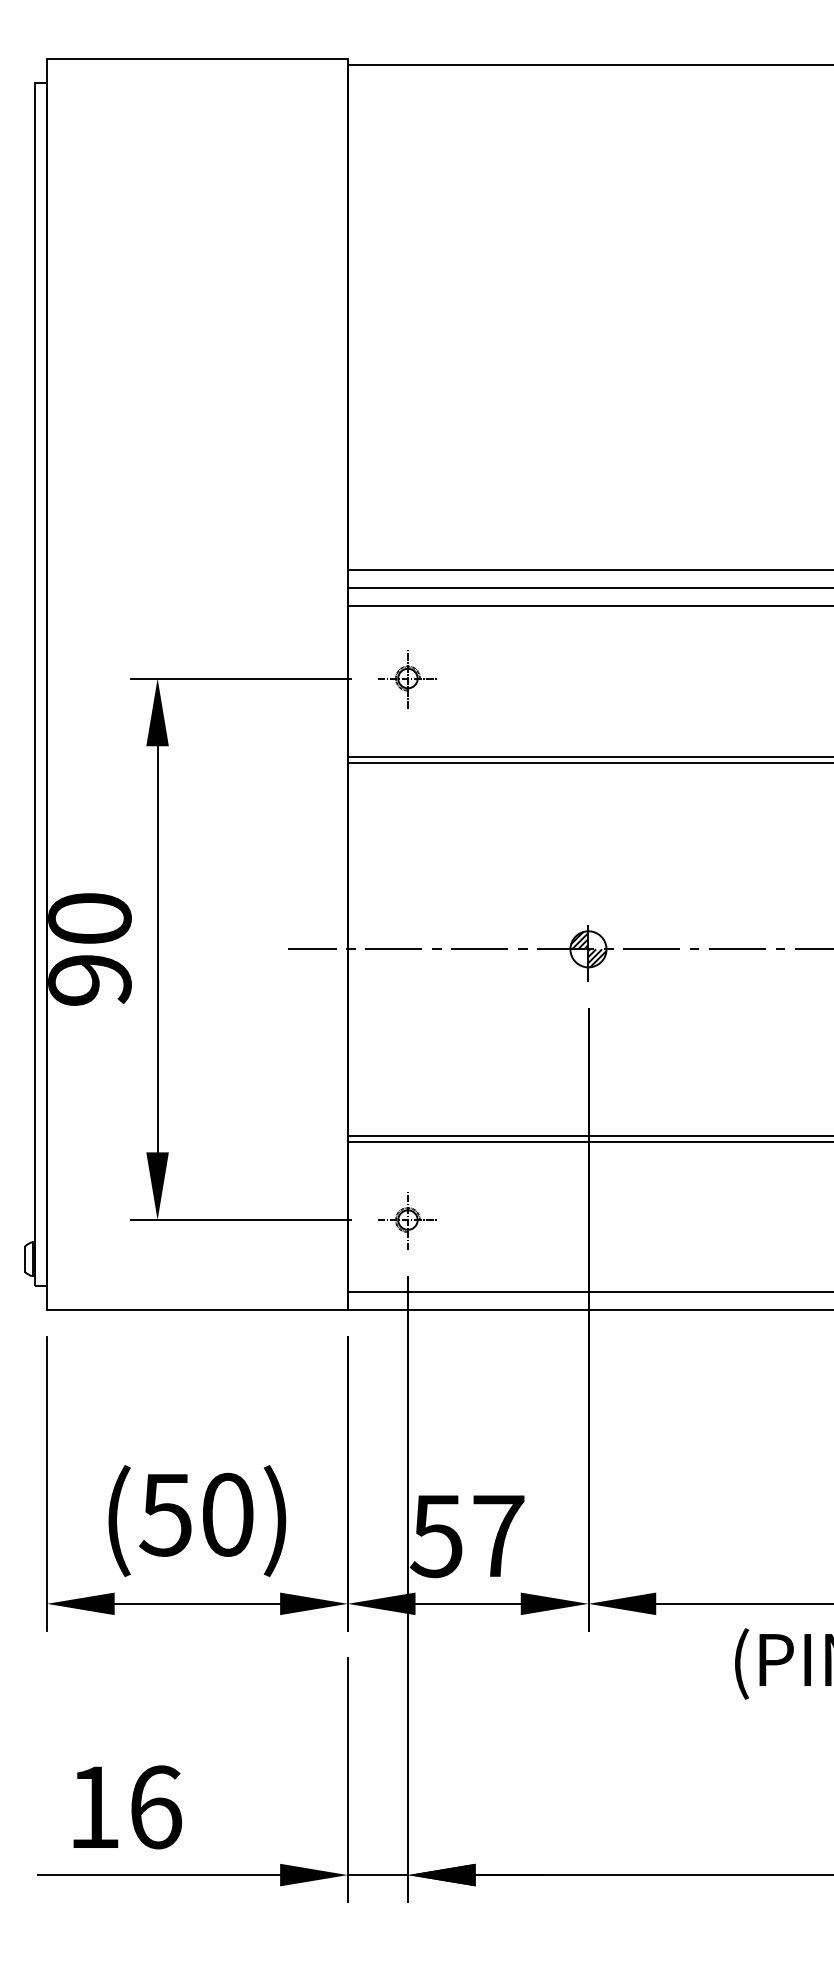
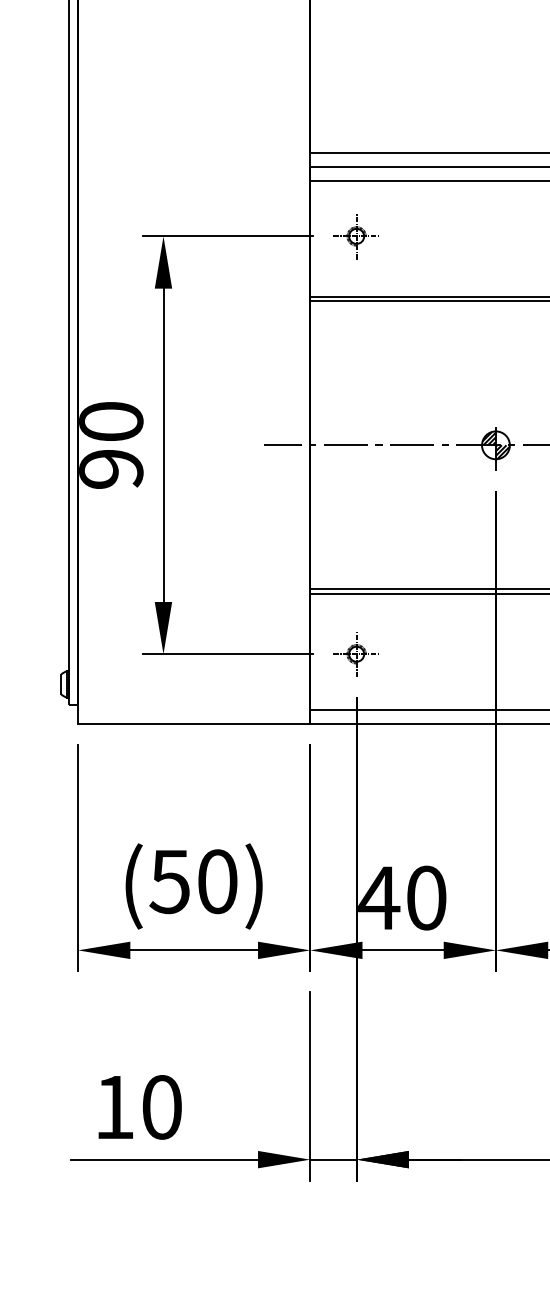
text: (466, 1536) -> (401, 898), 57 -> 40
text: (156, 1807) -> (162, 1107), 16 -> 10

